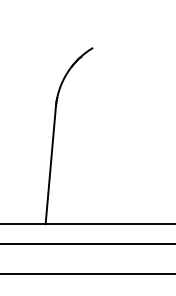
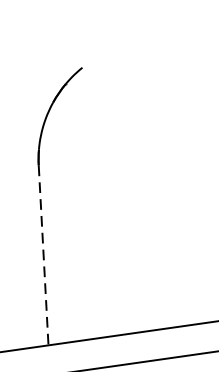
line: (50, 165) -> (43, 255), solid -> dashed

